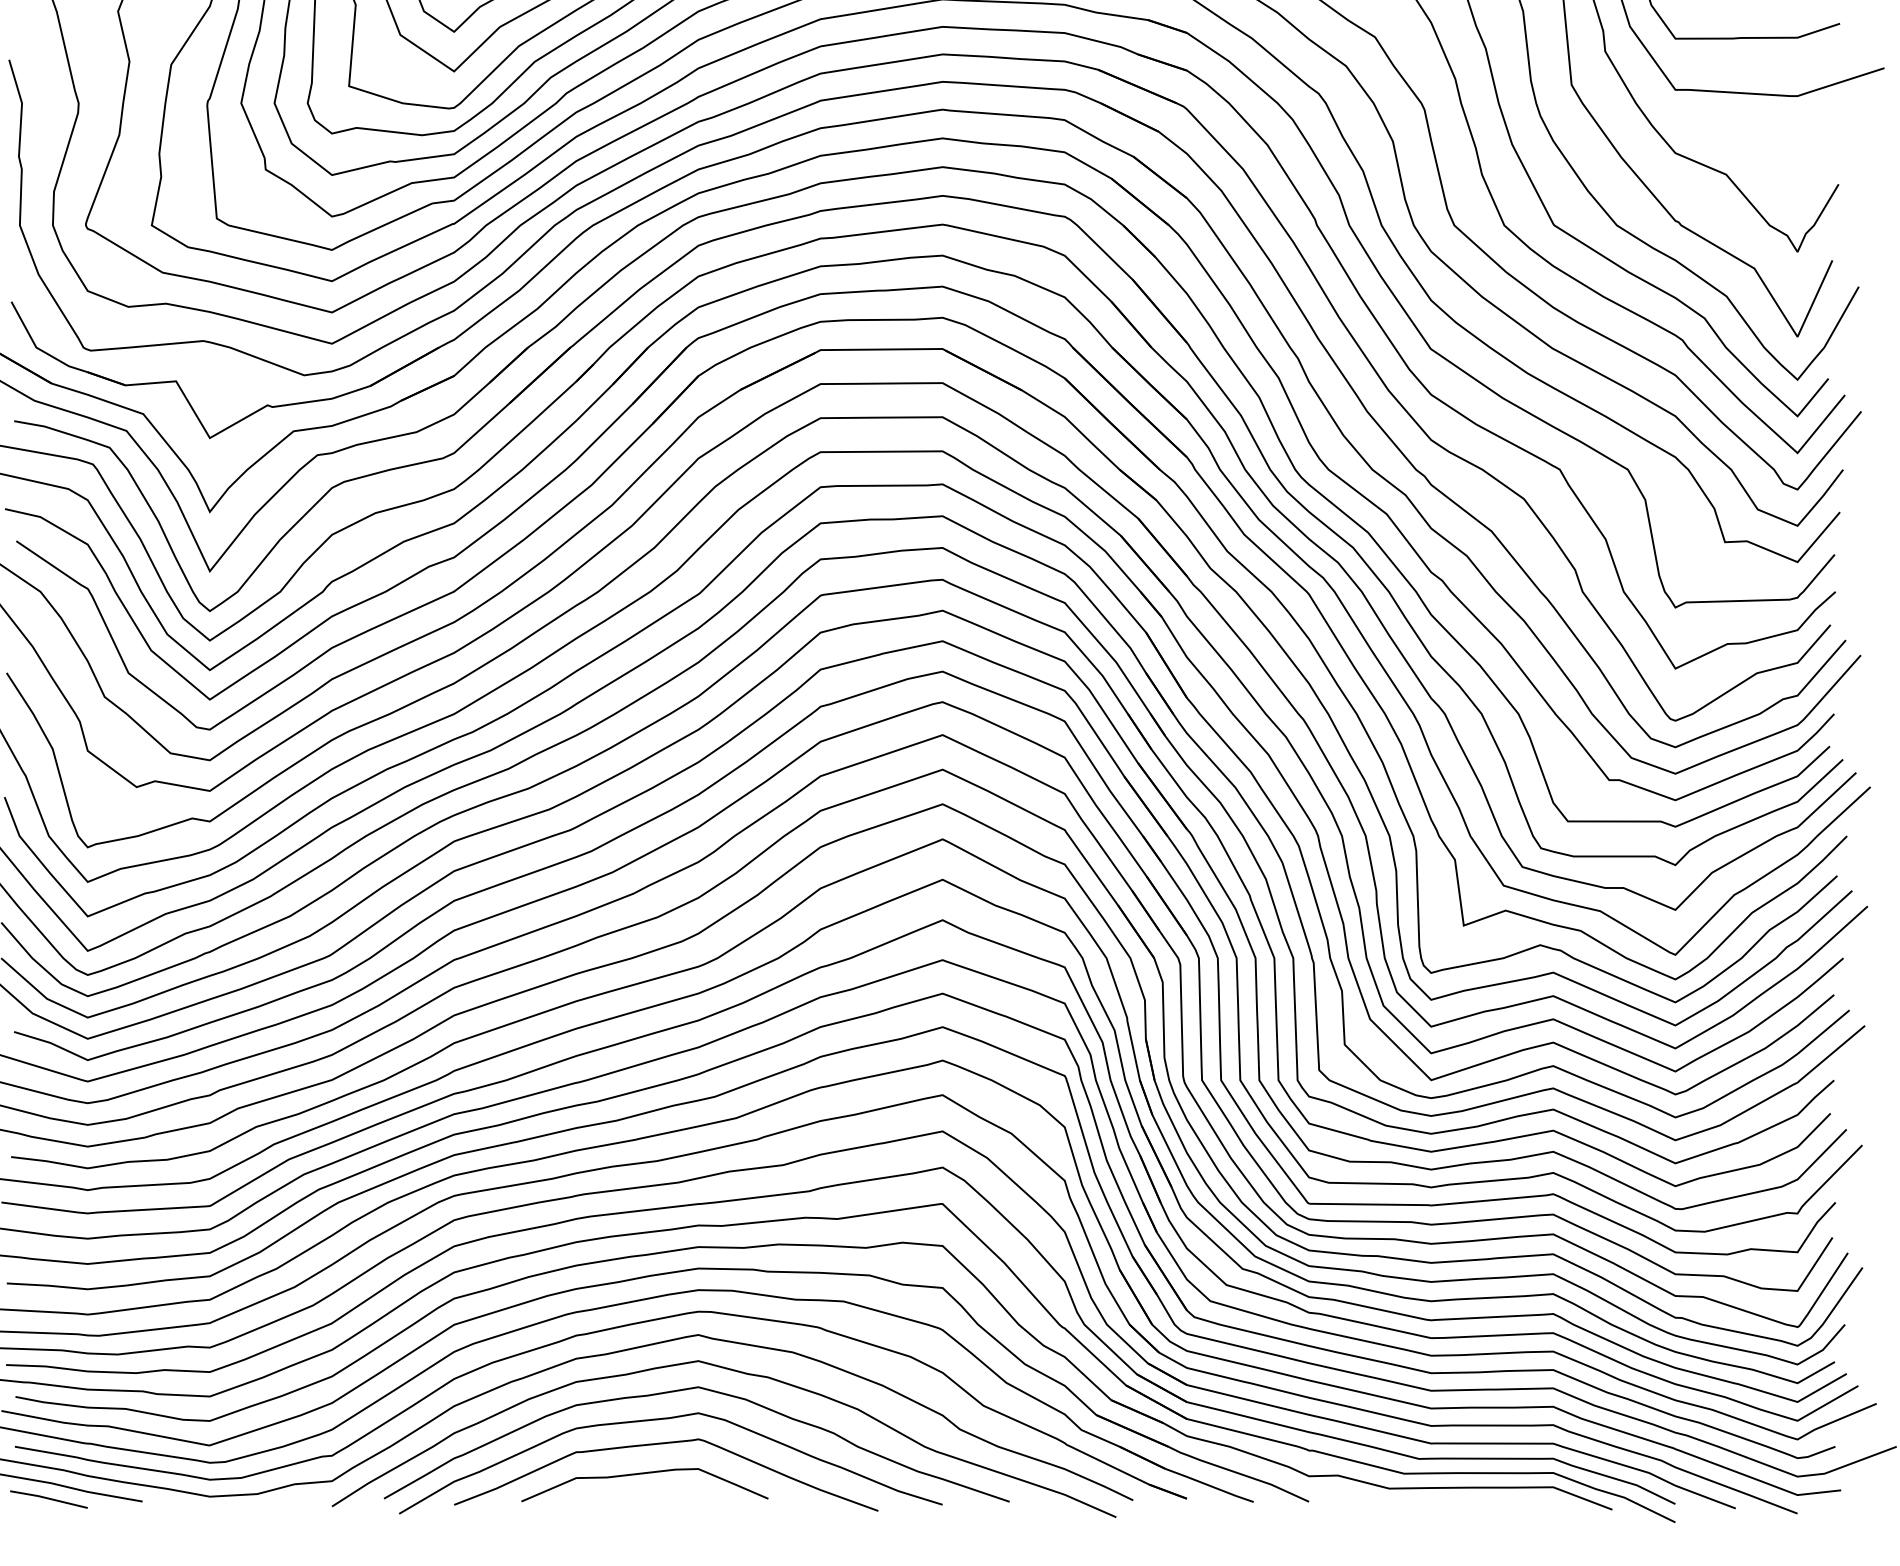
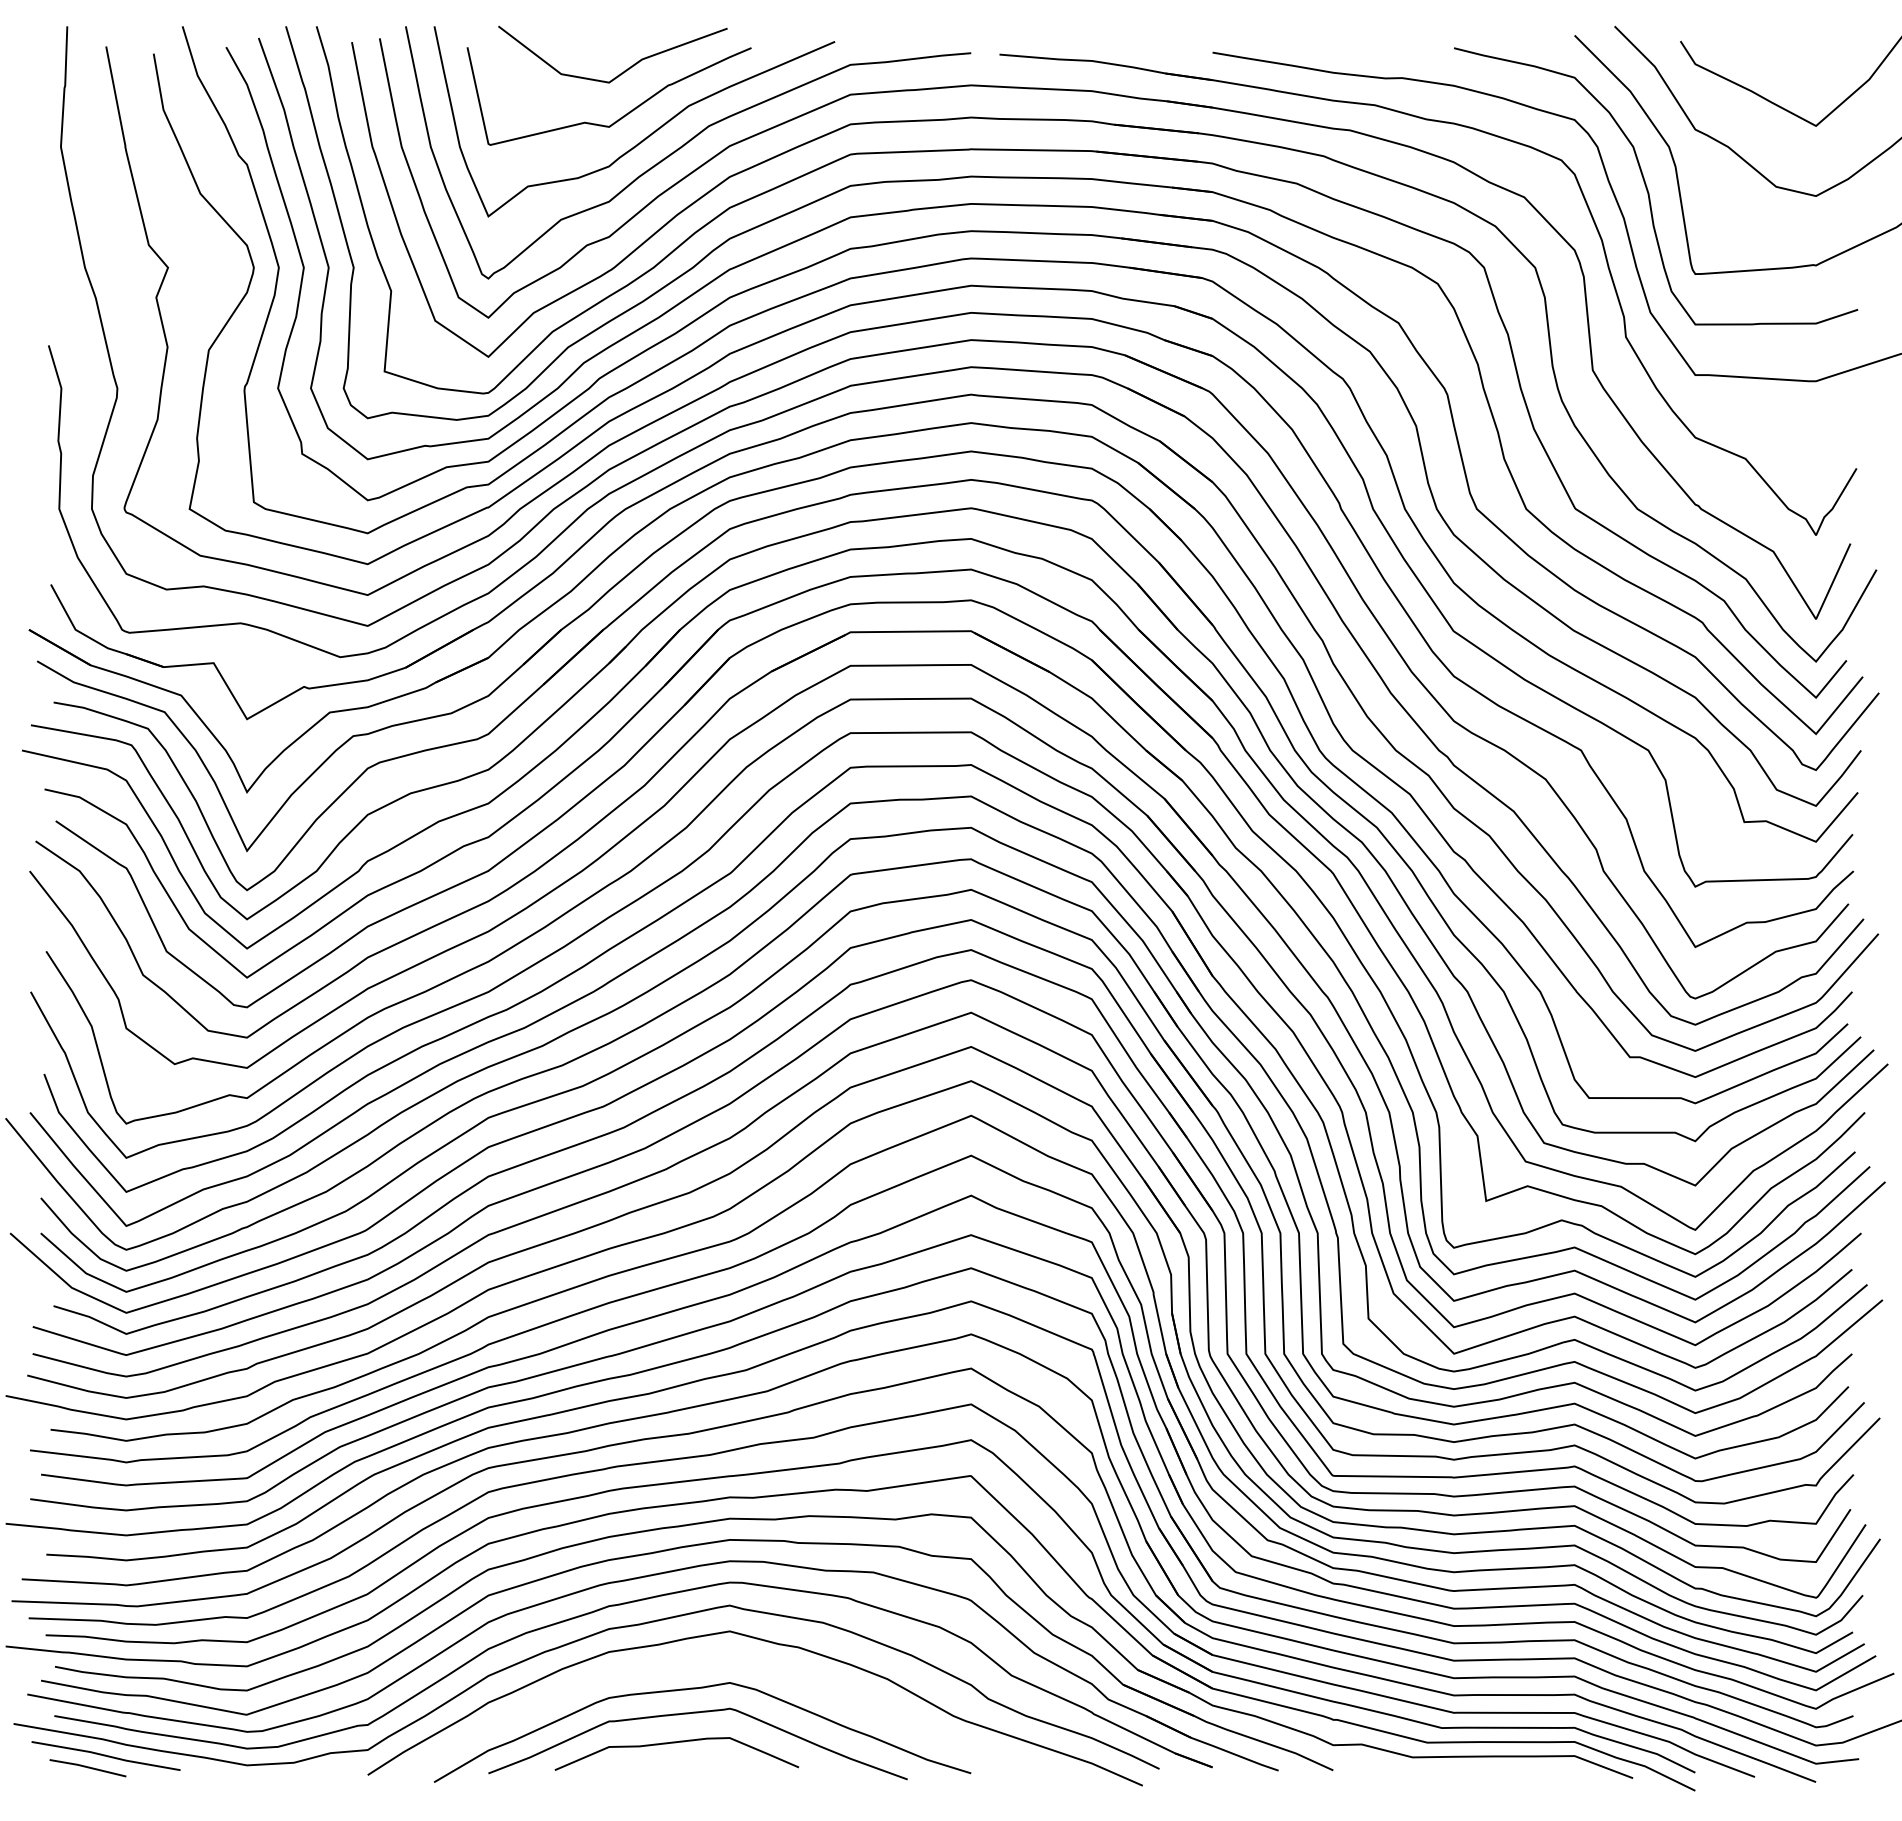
curve: (710, 1391) -> (741, 1661), removed

